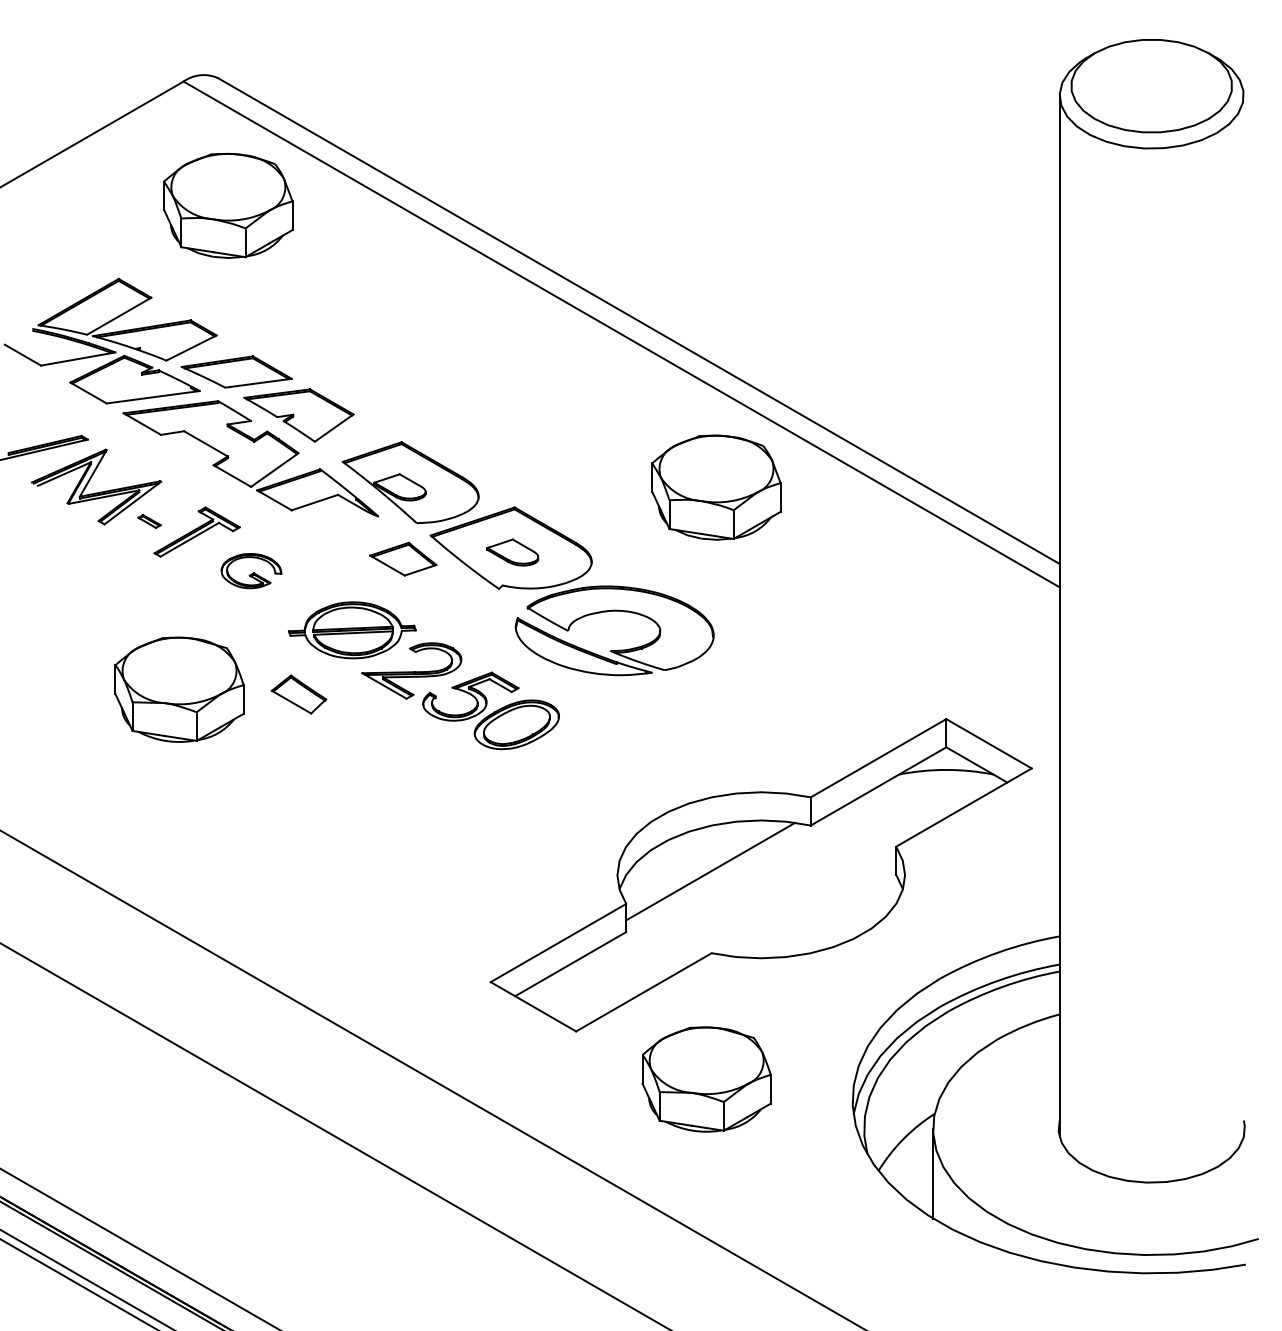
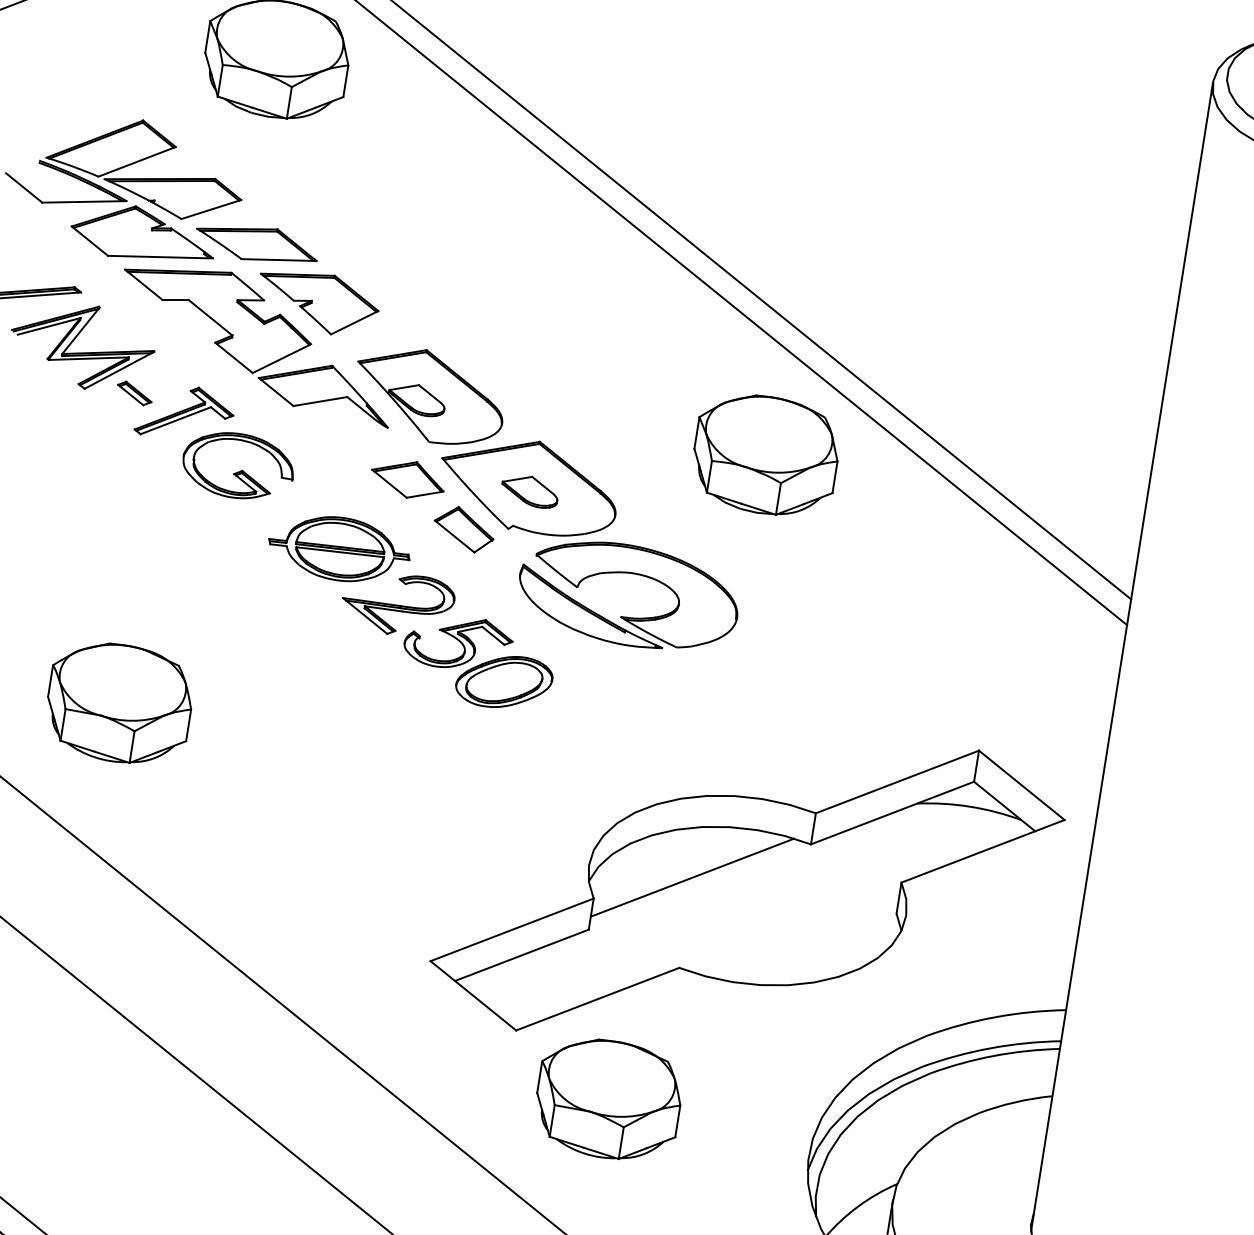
part: (149, 521) -> (134, 393), size x1.43
part: (251, 570) -> (238, 465), size x1.67
part: (179, 689) -> (119, 703), moved
part: (298, 694) -> (463, 529), moved
part: (706, 1079) -> (608, 1099), moved

